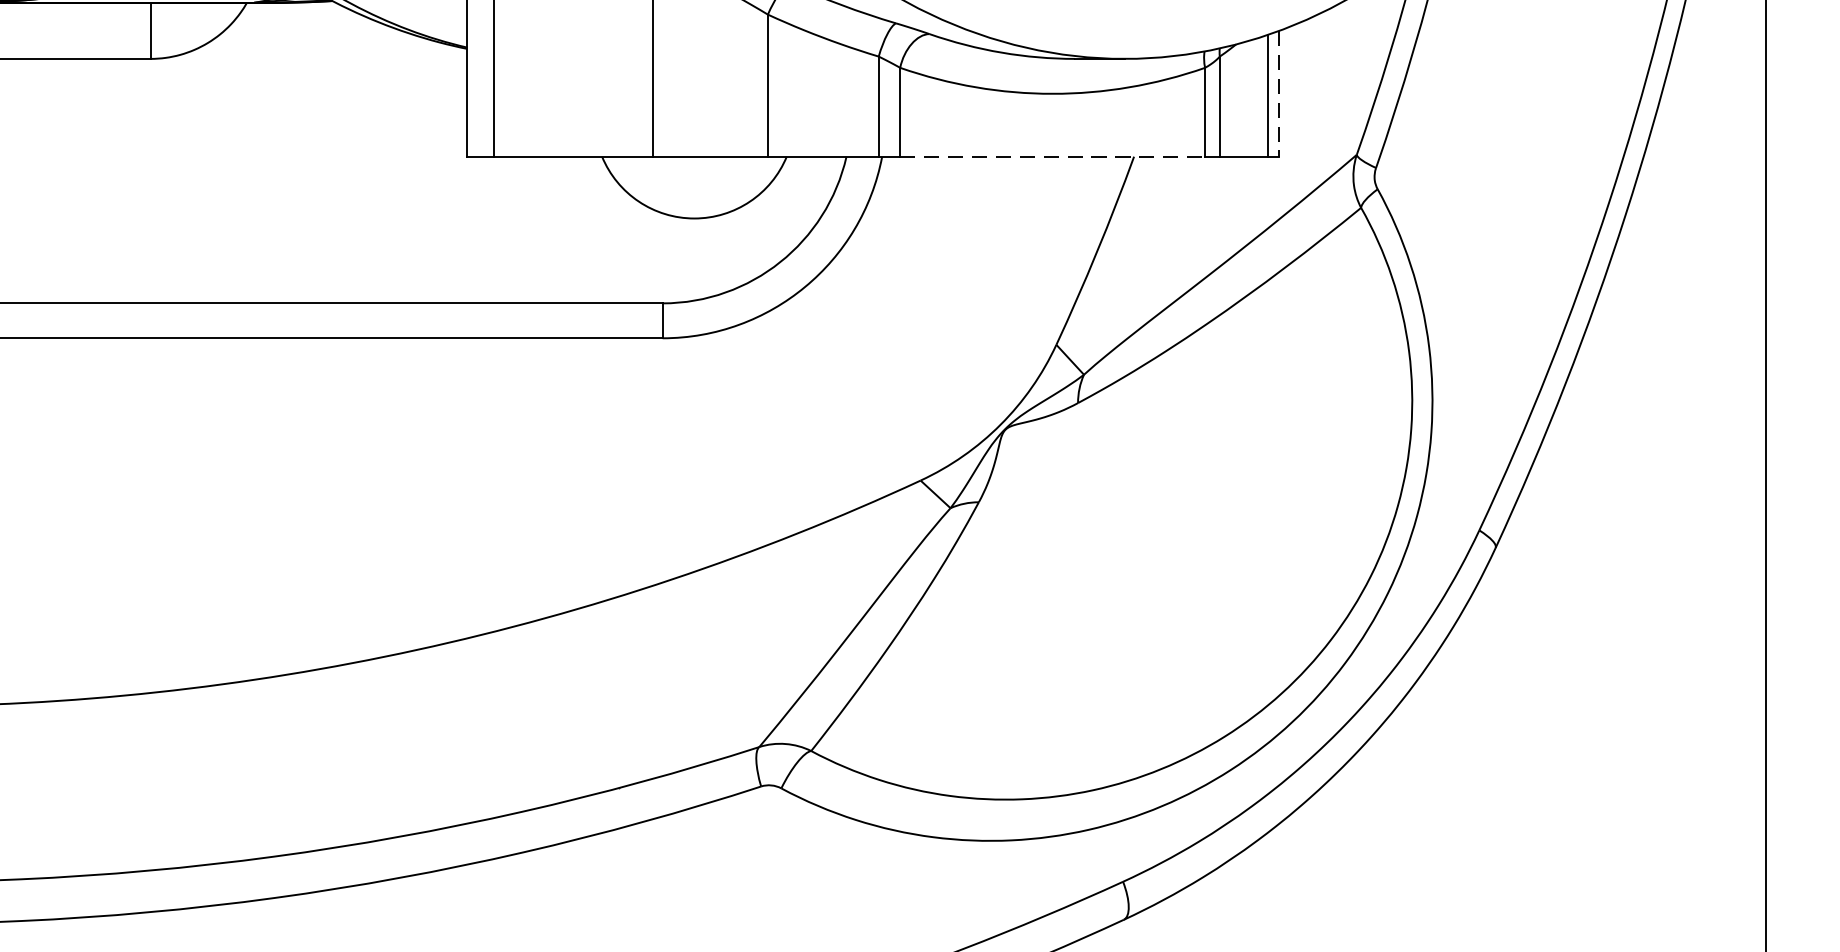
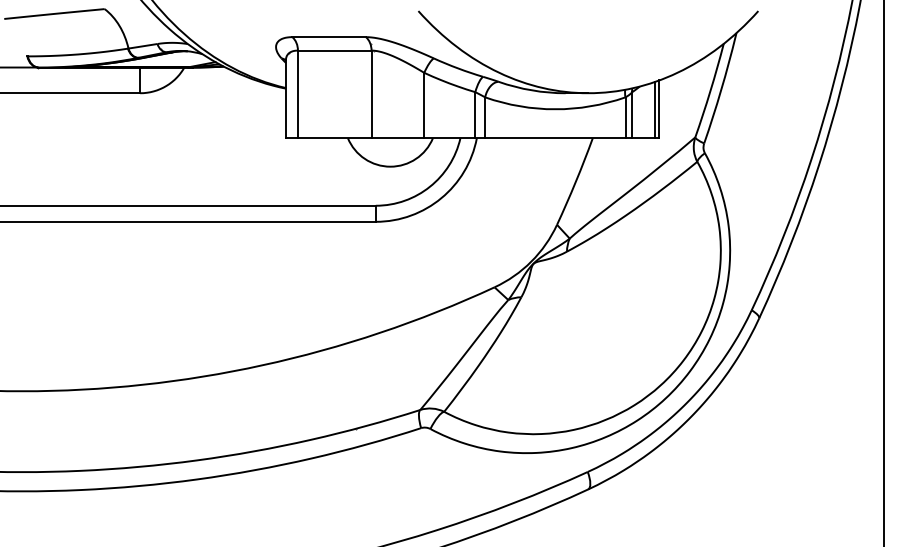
line: (1278, 94) -> (659, 109), dashed -> solid
line: (1053, 157) -> (555, 138), dashed -> solid

